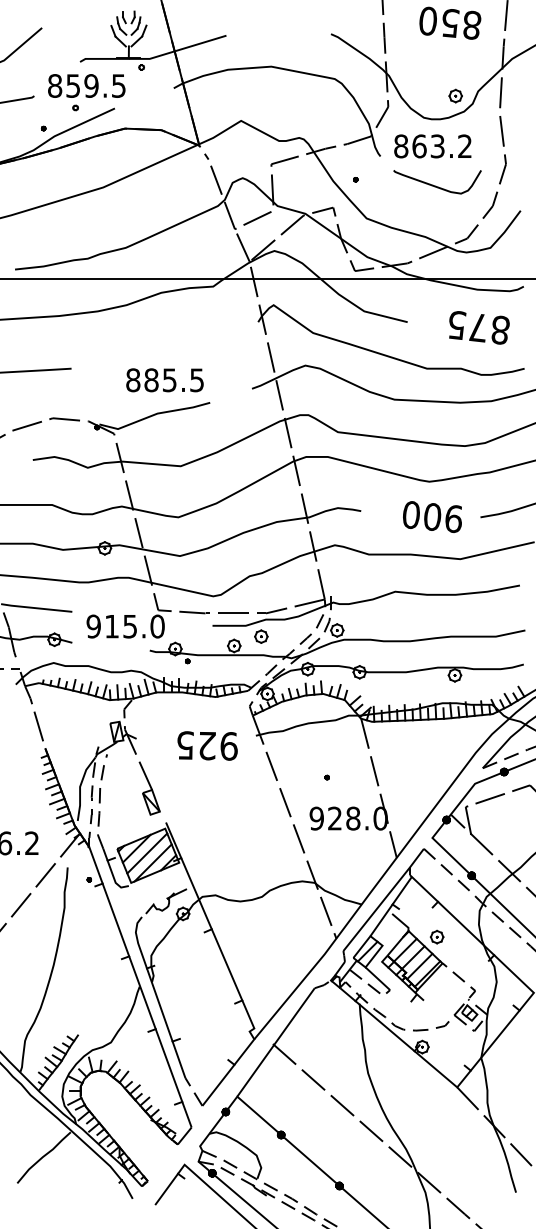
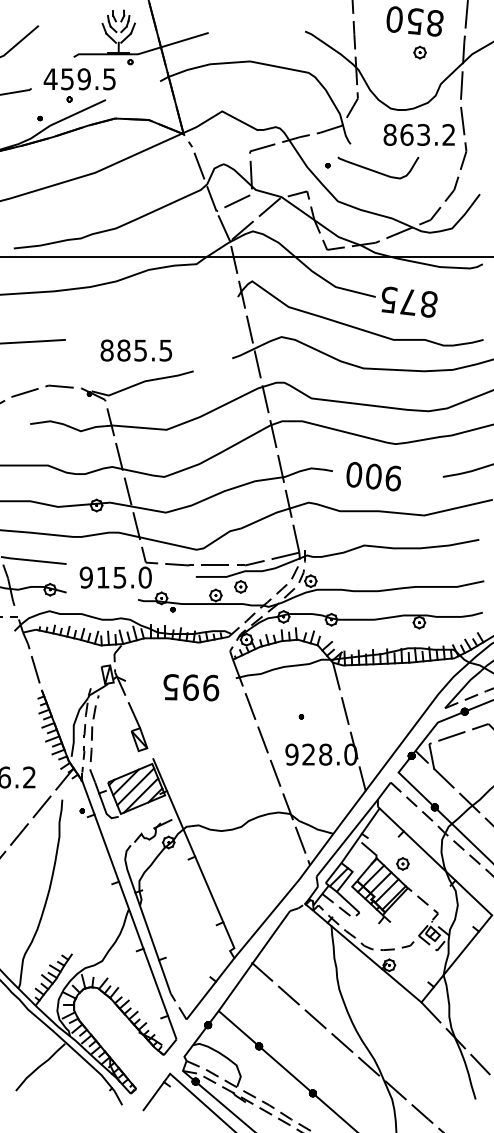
text: (54, 85) -> (50, 78), 859.5 -> 459.5
part: (455, 95) -> (419, 52), moved
text: (432, 146) -> (418, 135), moved
curve: (435, 185) -> (376, 171), moved
text: (479, 327) -> (409, 301), moved
text: (164, 380) -> (135, 350), moved
text: (432, 516) -> (373, 476), moved
text: (206, 745) -> (190, 687), 925 -> 995

